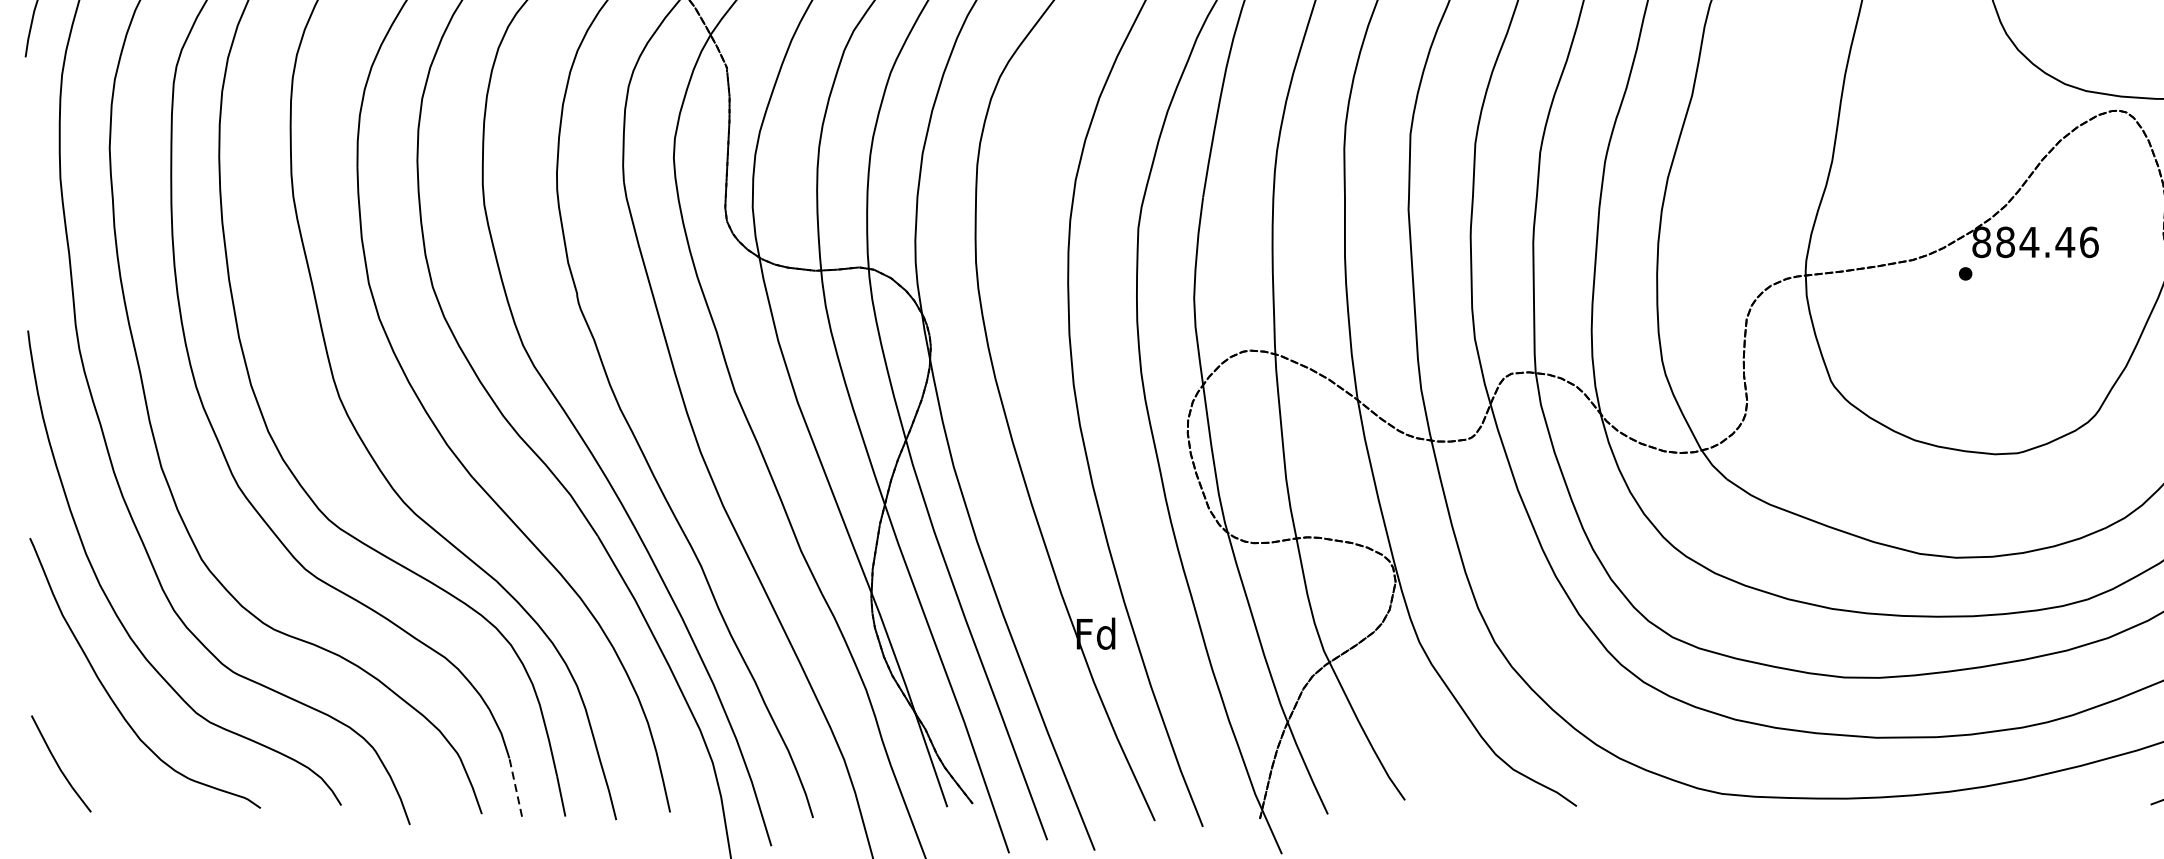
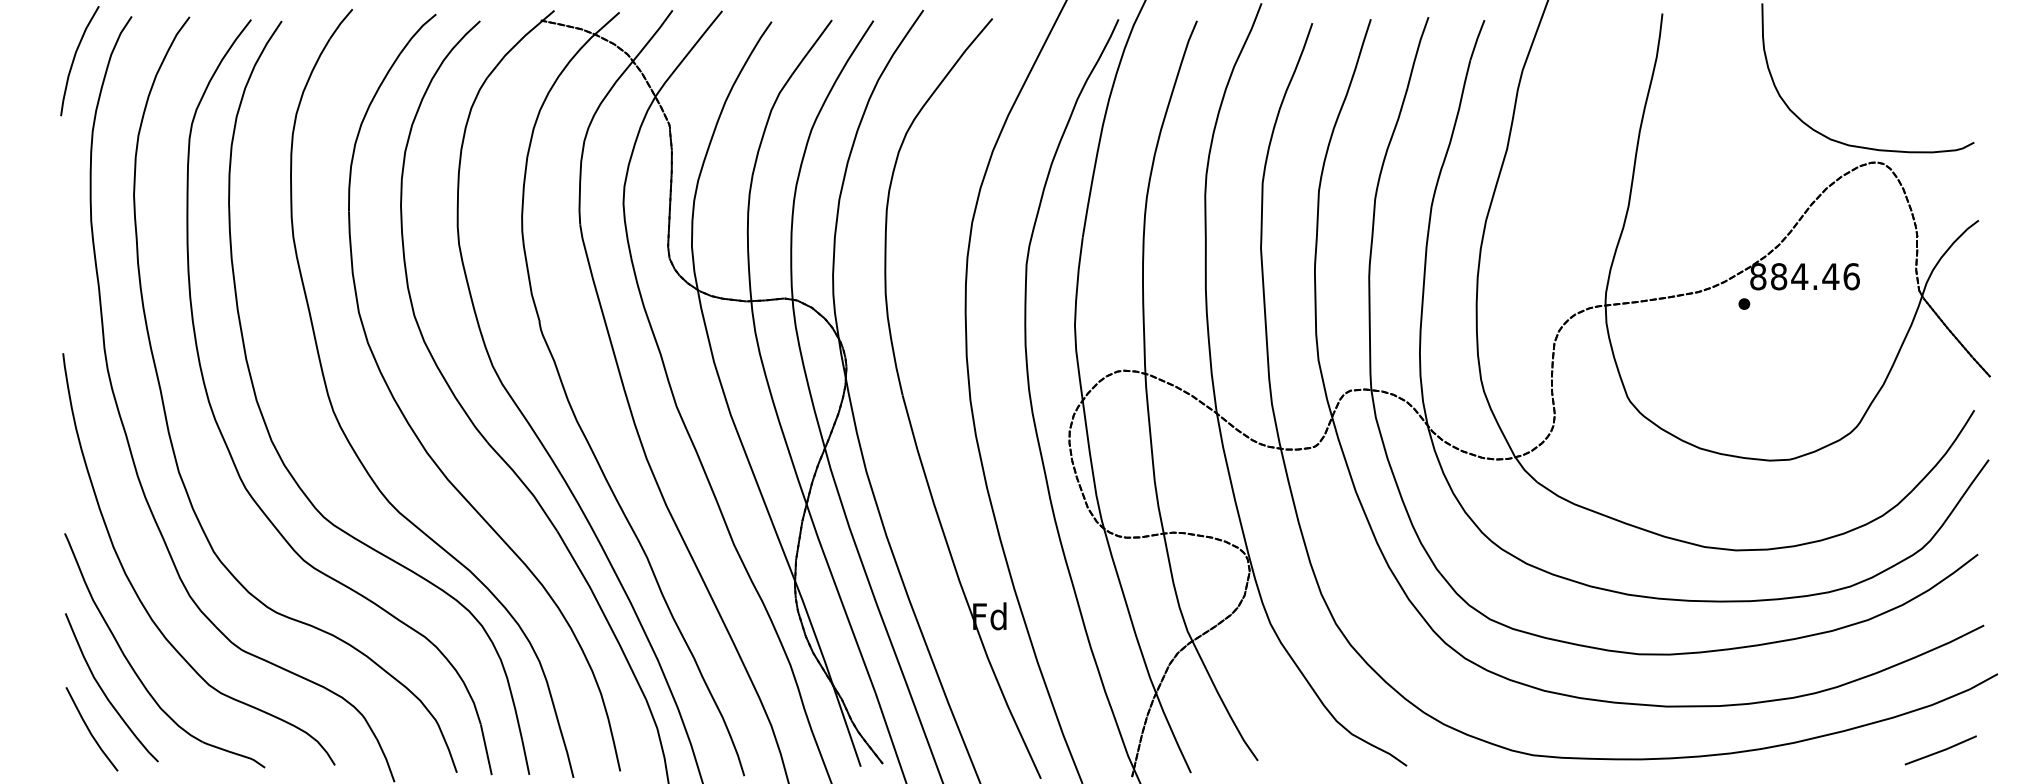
curve: (76, 722) -> (105, 693), added
line: (515, 787) -> (486, 749), dashed -> solid

